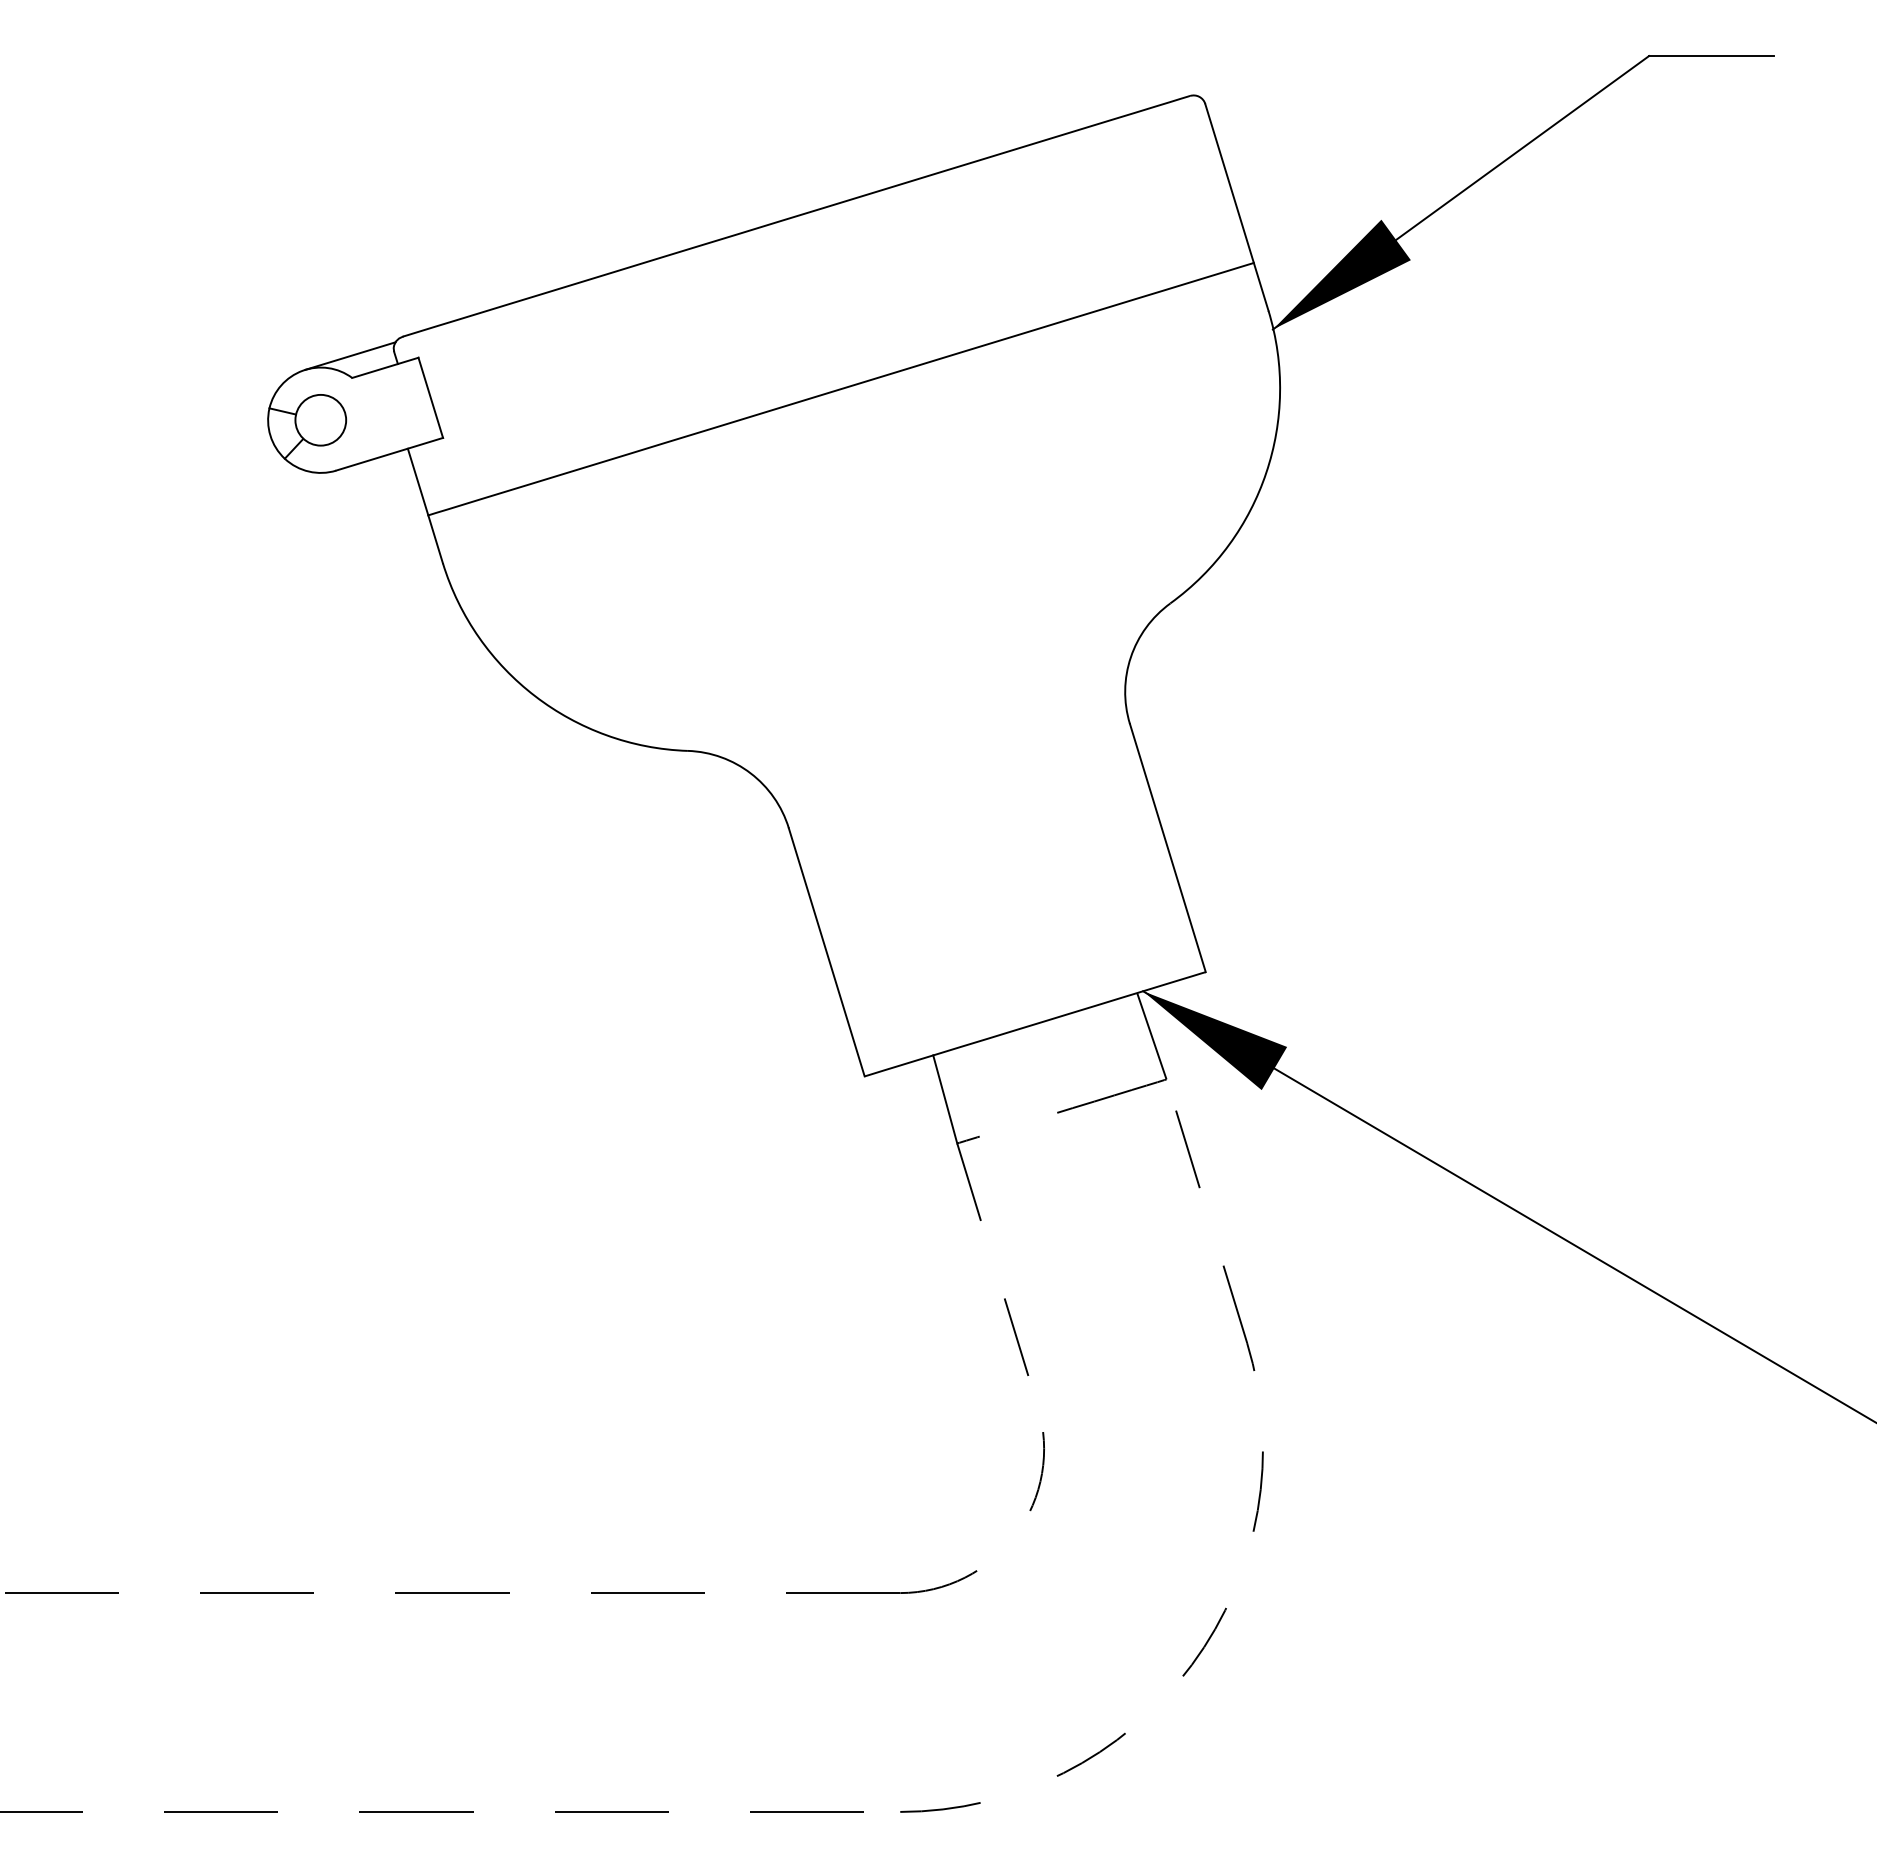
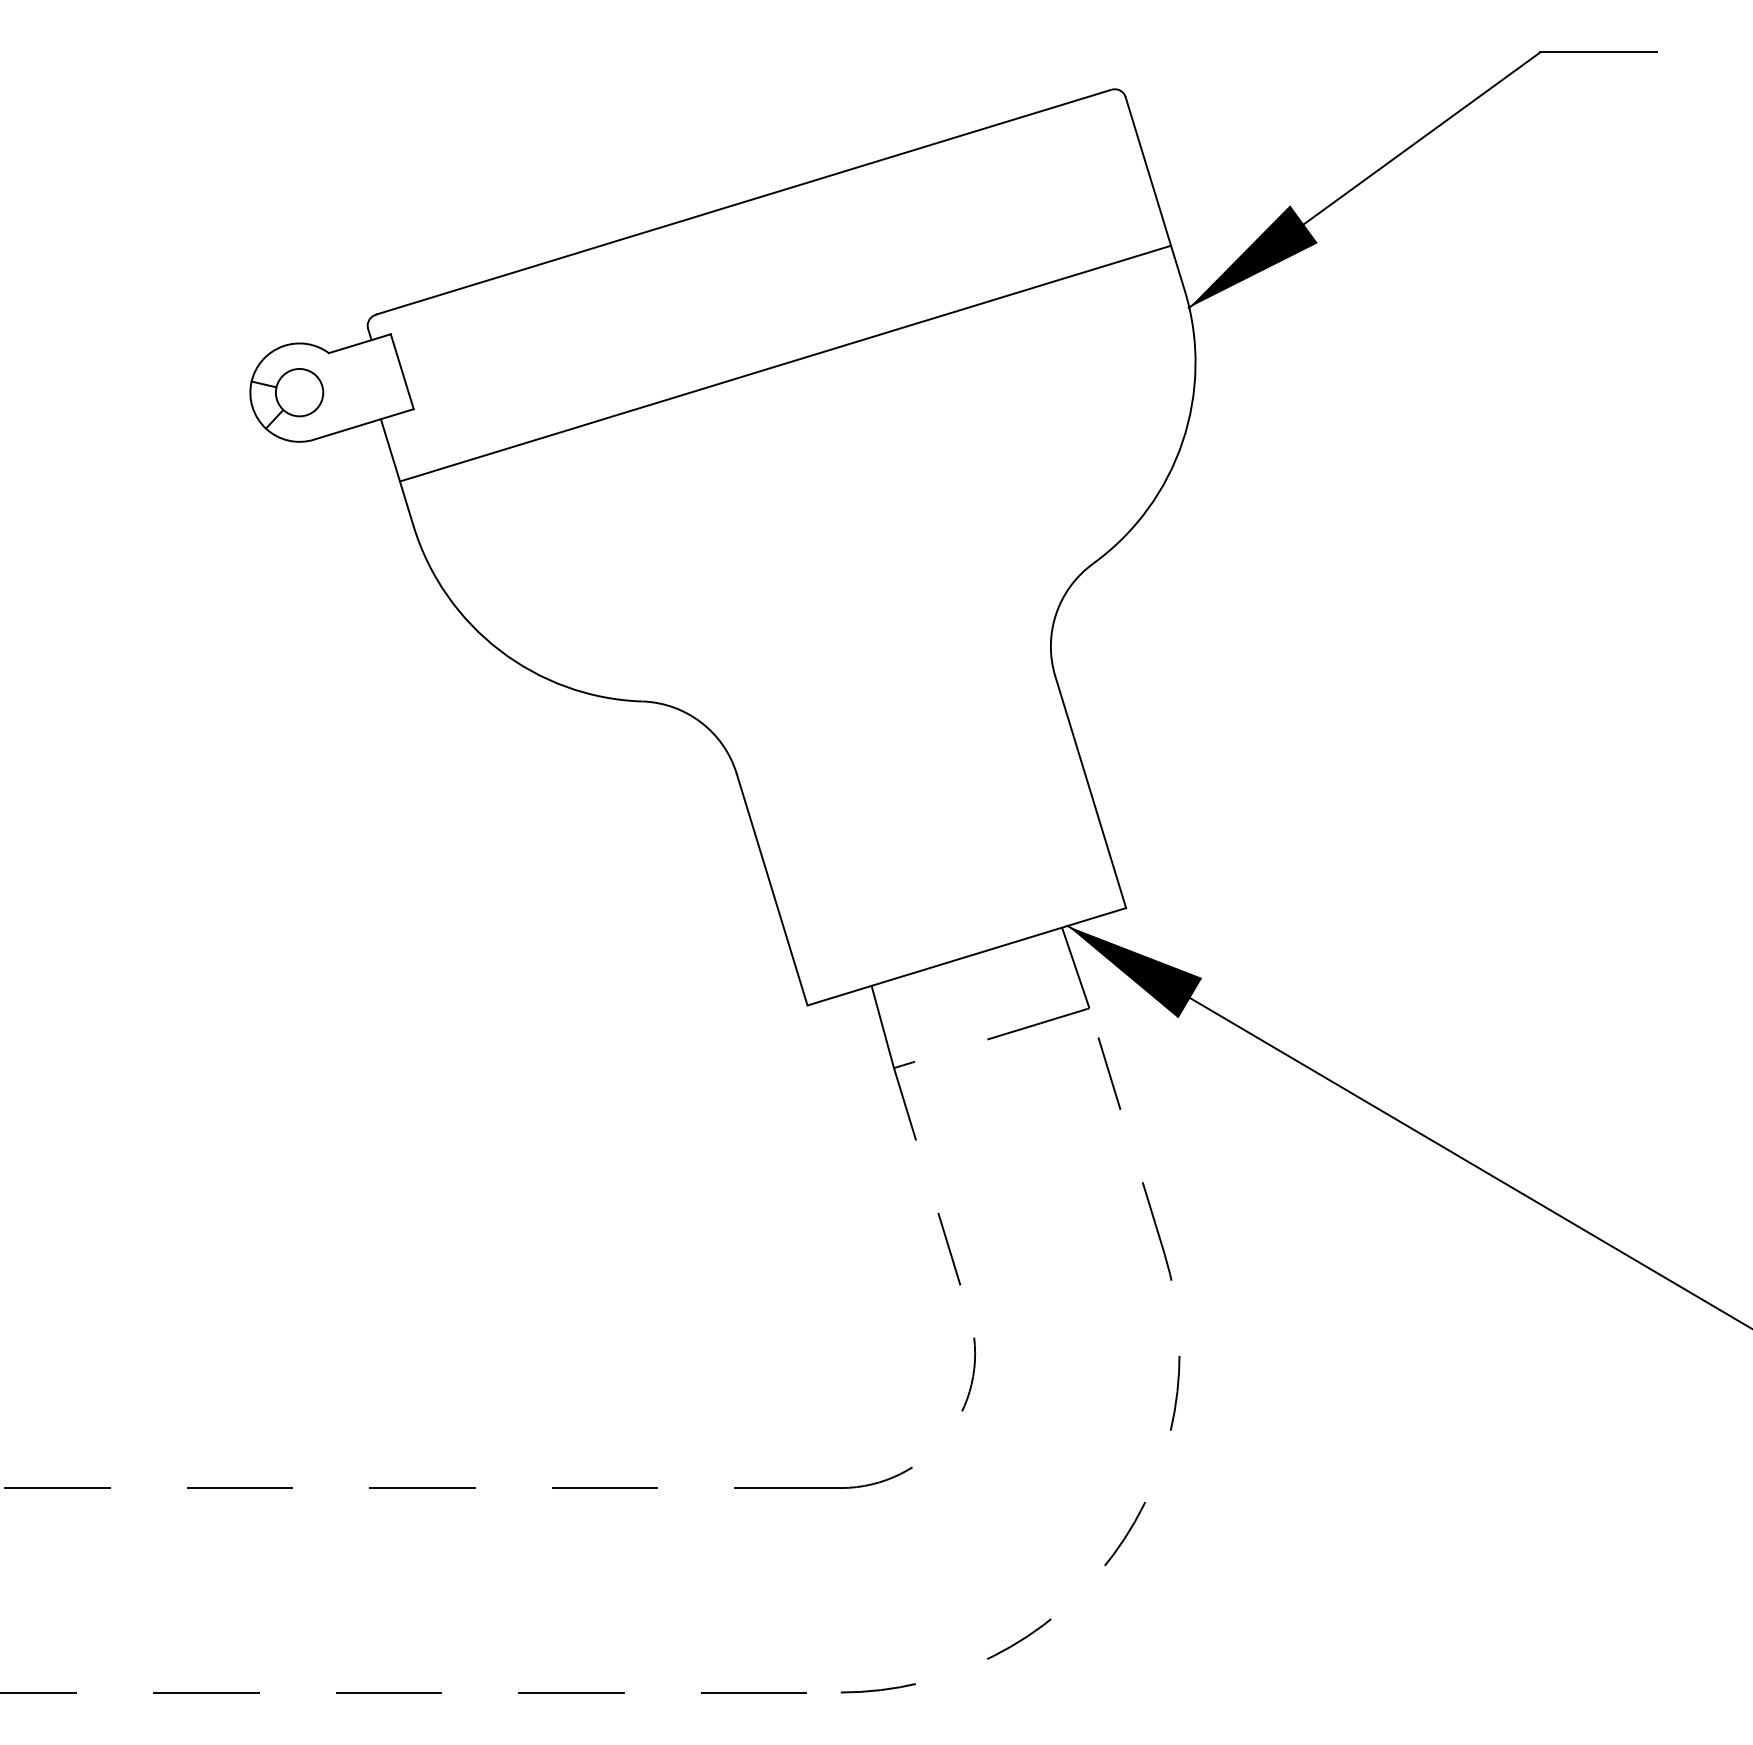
line: (350, 355) -> (327, 332), removed

